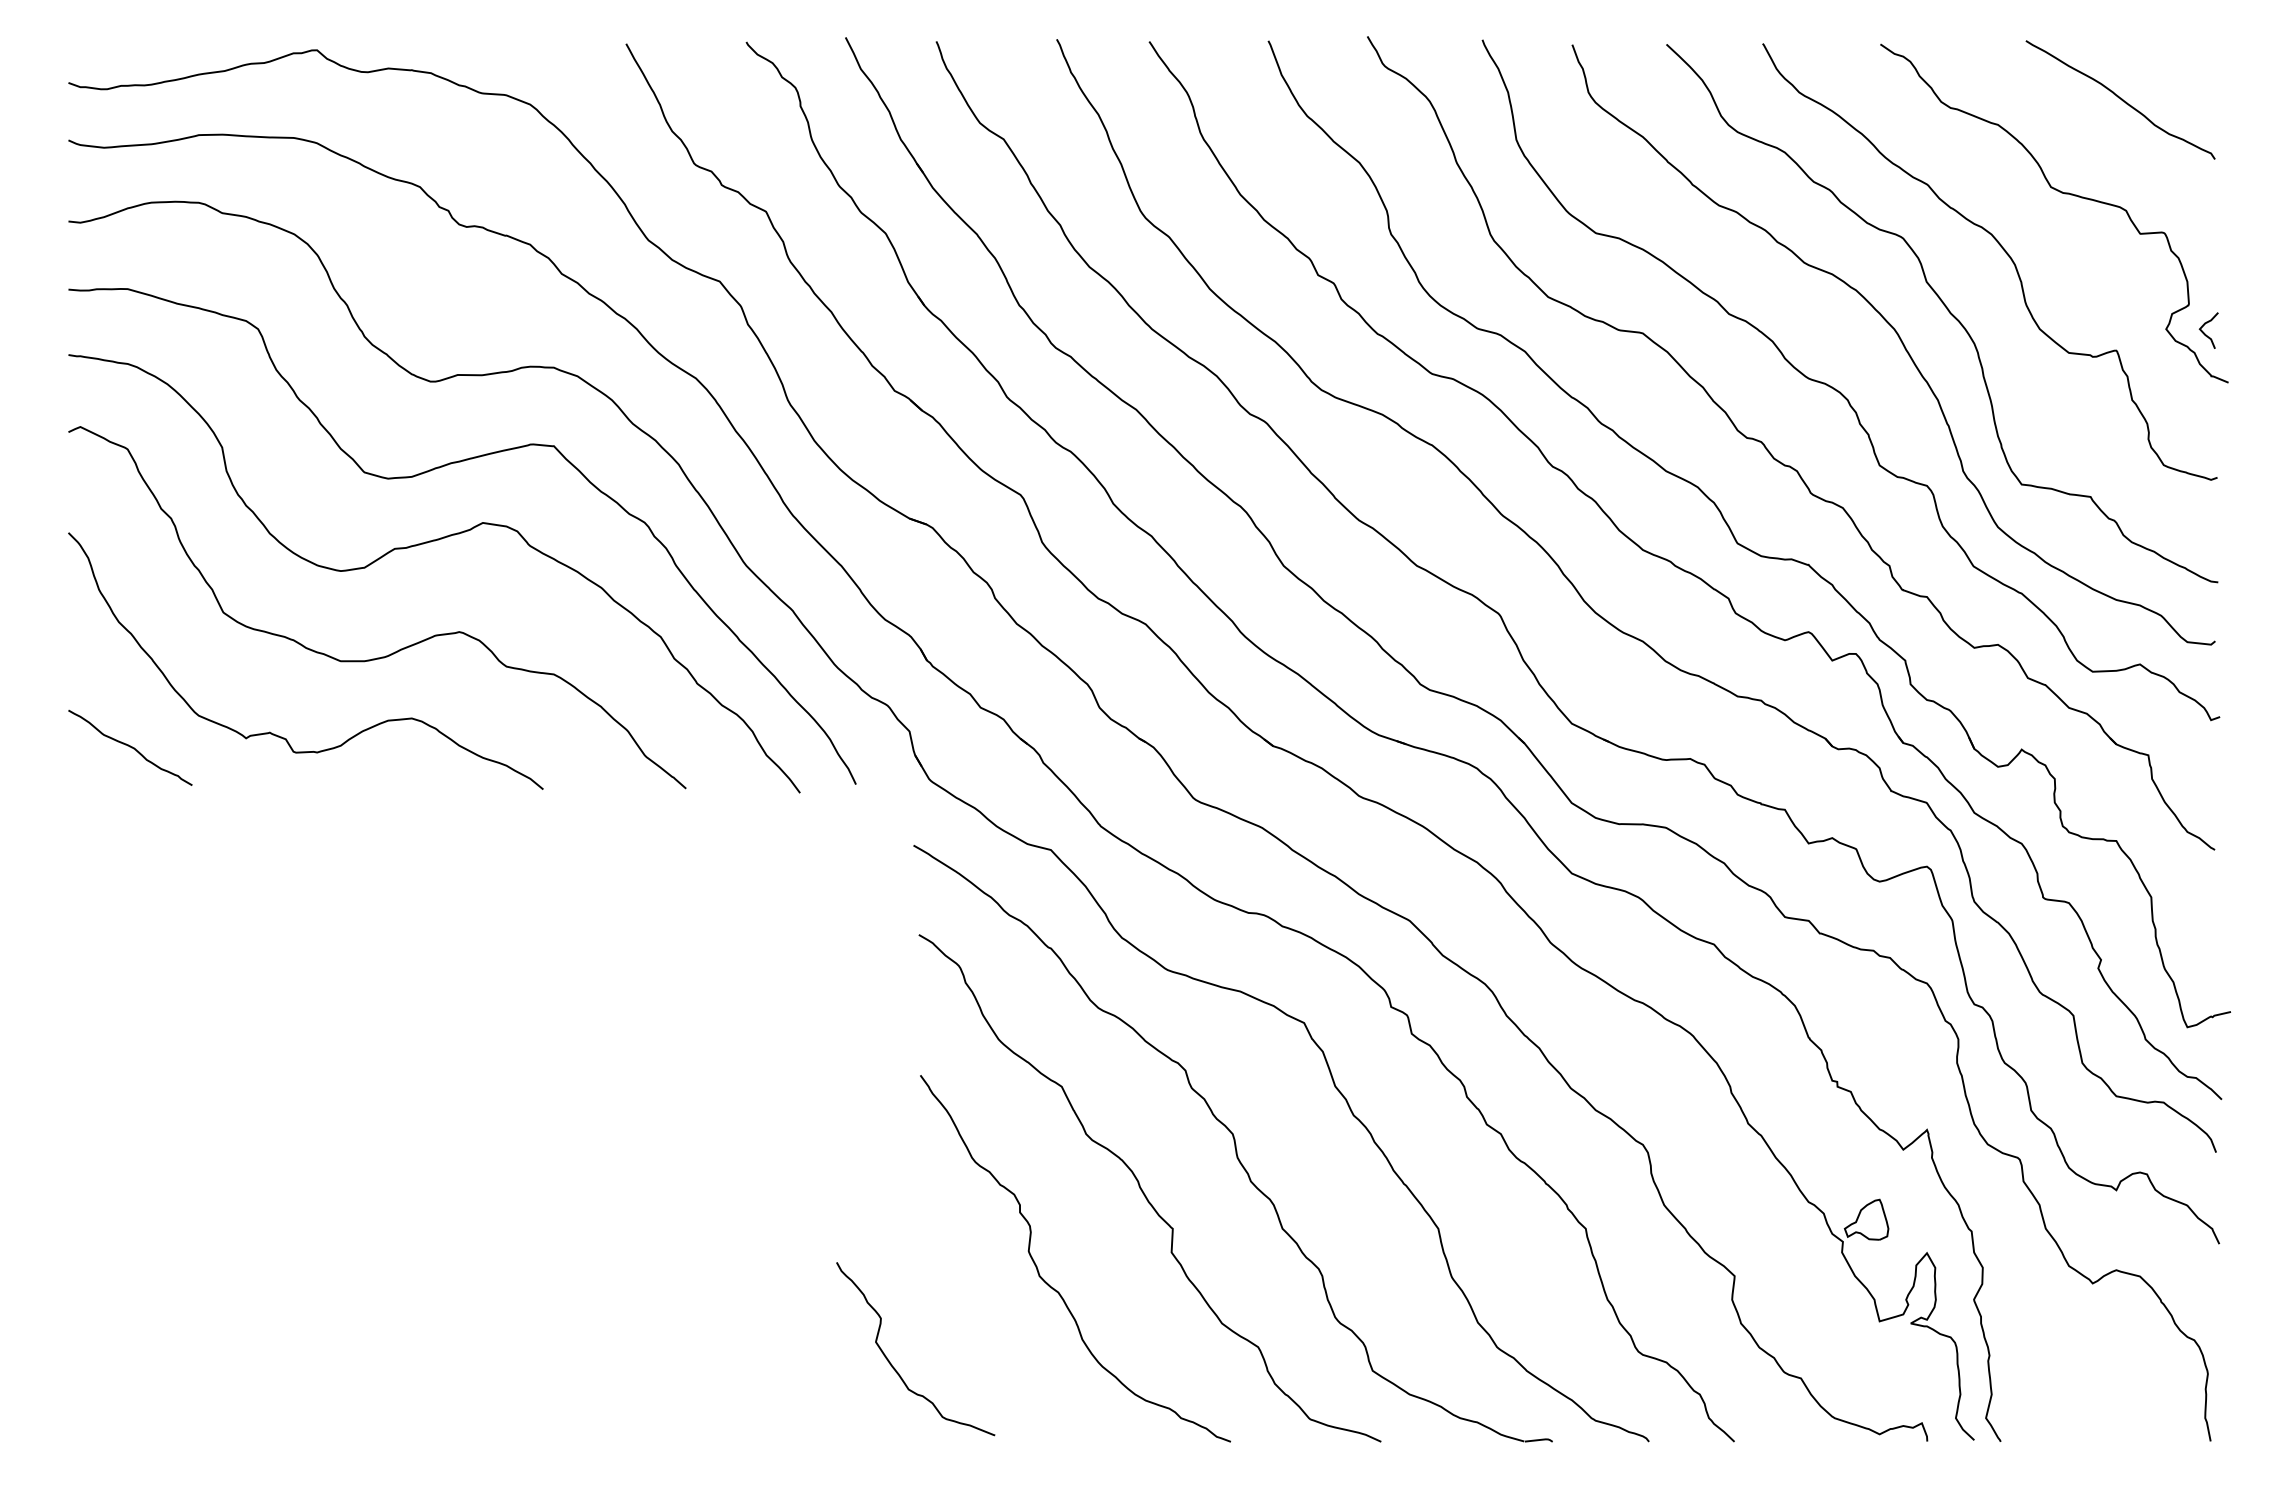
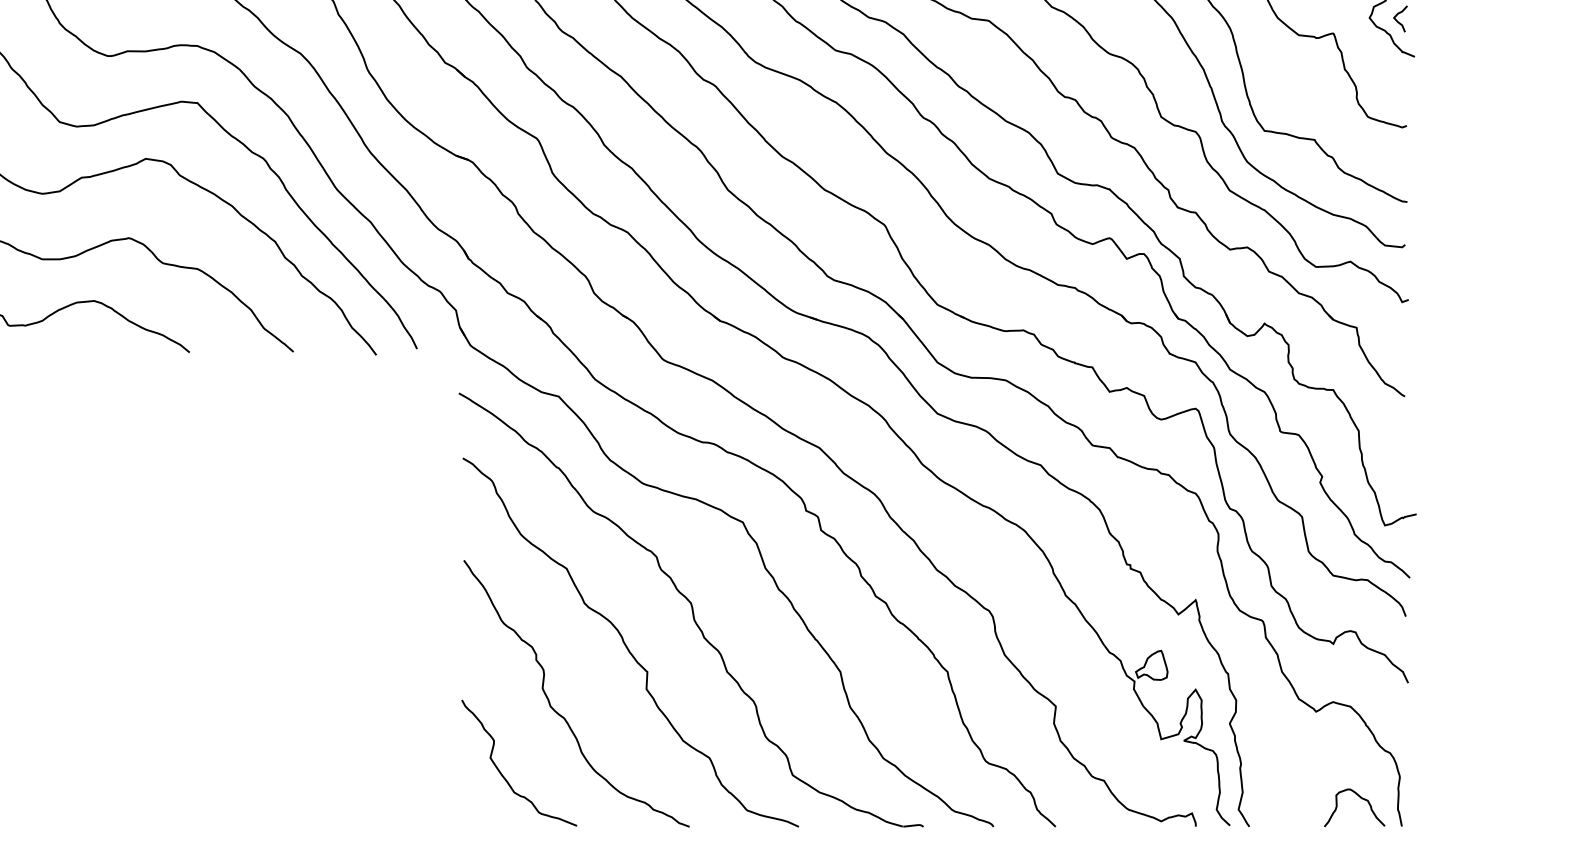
curve: (892, 1364) -> (502, 774), moved
curve: (2155, 1403) -> (1361, 798), added

